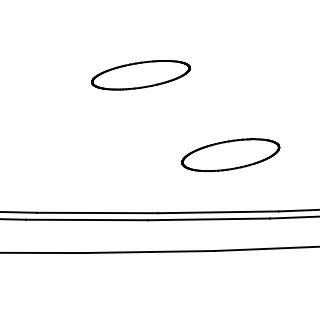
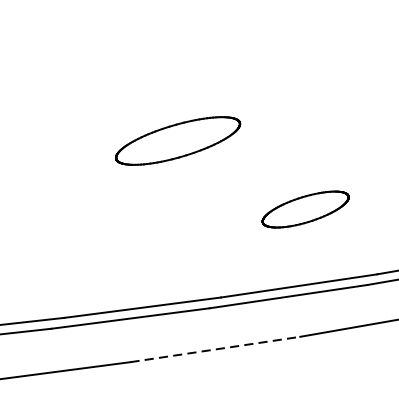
part: (140, 75) -> (177, 141), moved
part: (230, 154) -> (305, 208), size x0.7
line: (148, 252) -> (215, 350), solid -> dashed

